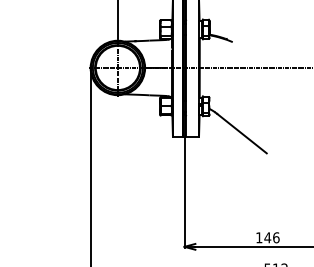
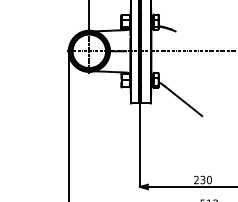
text: (267, 237) -> (202, 179), 146 -> 230

